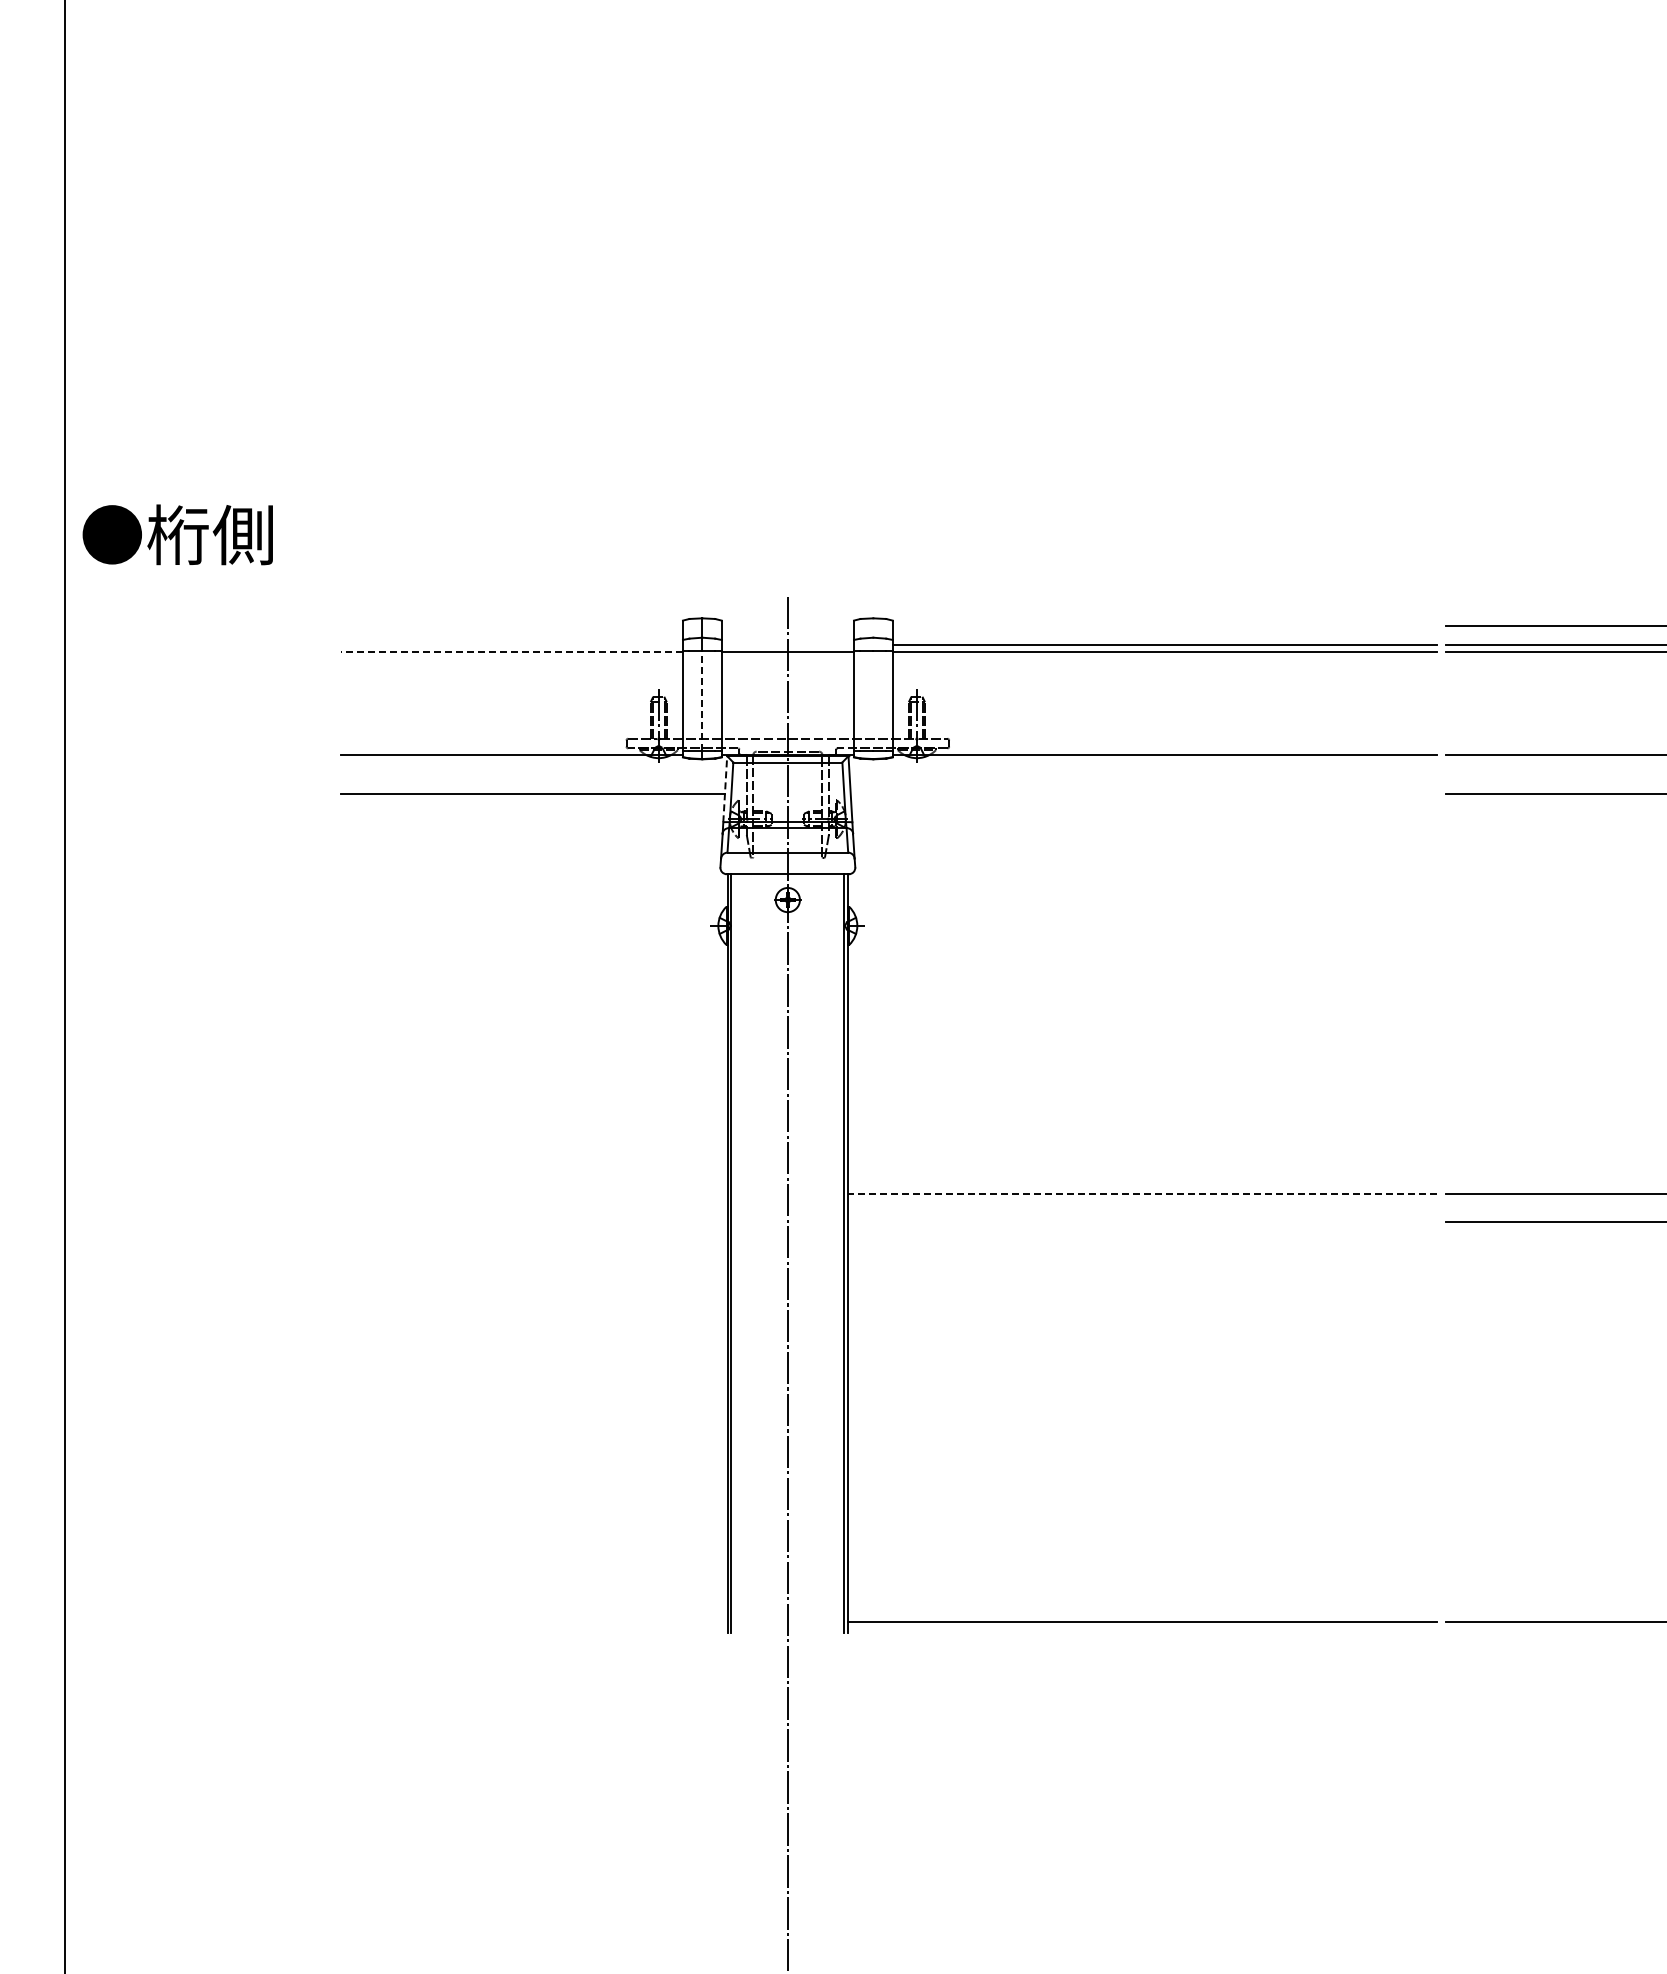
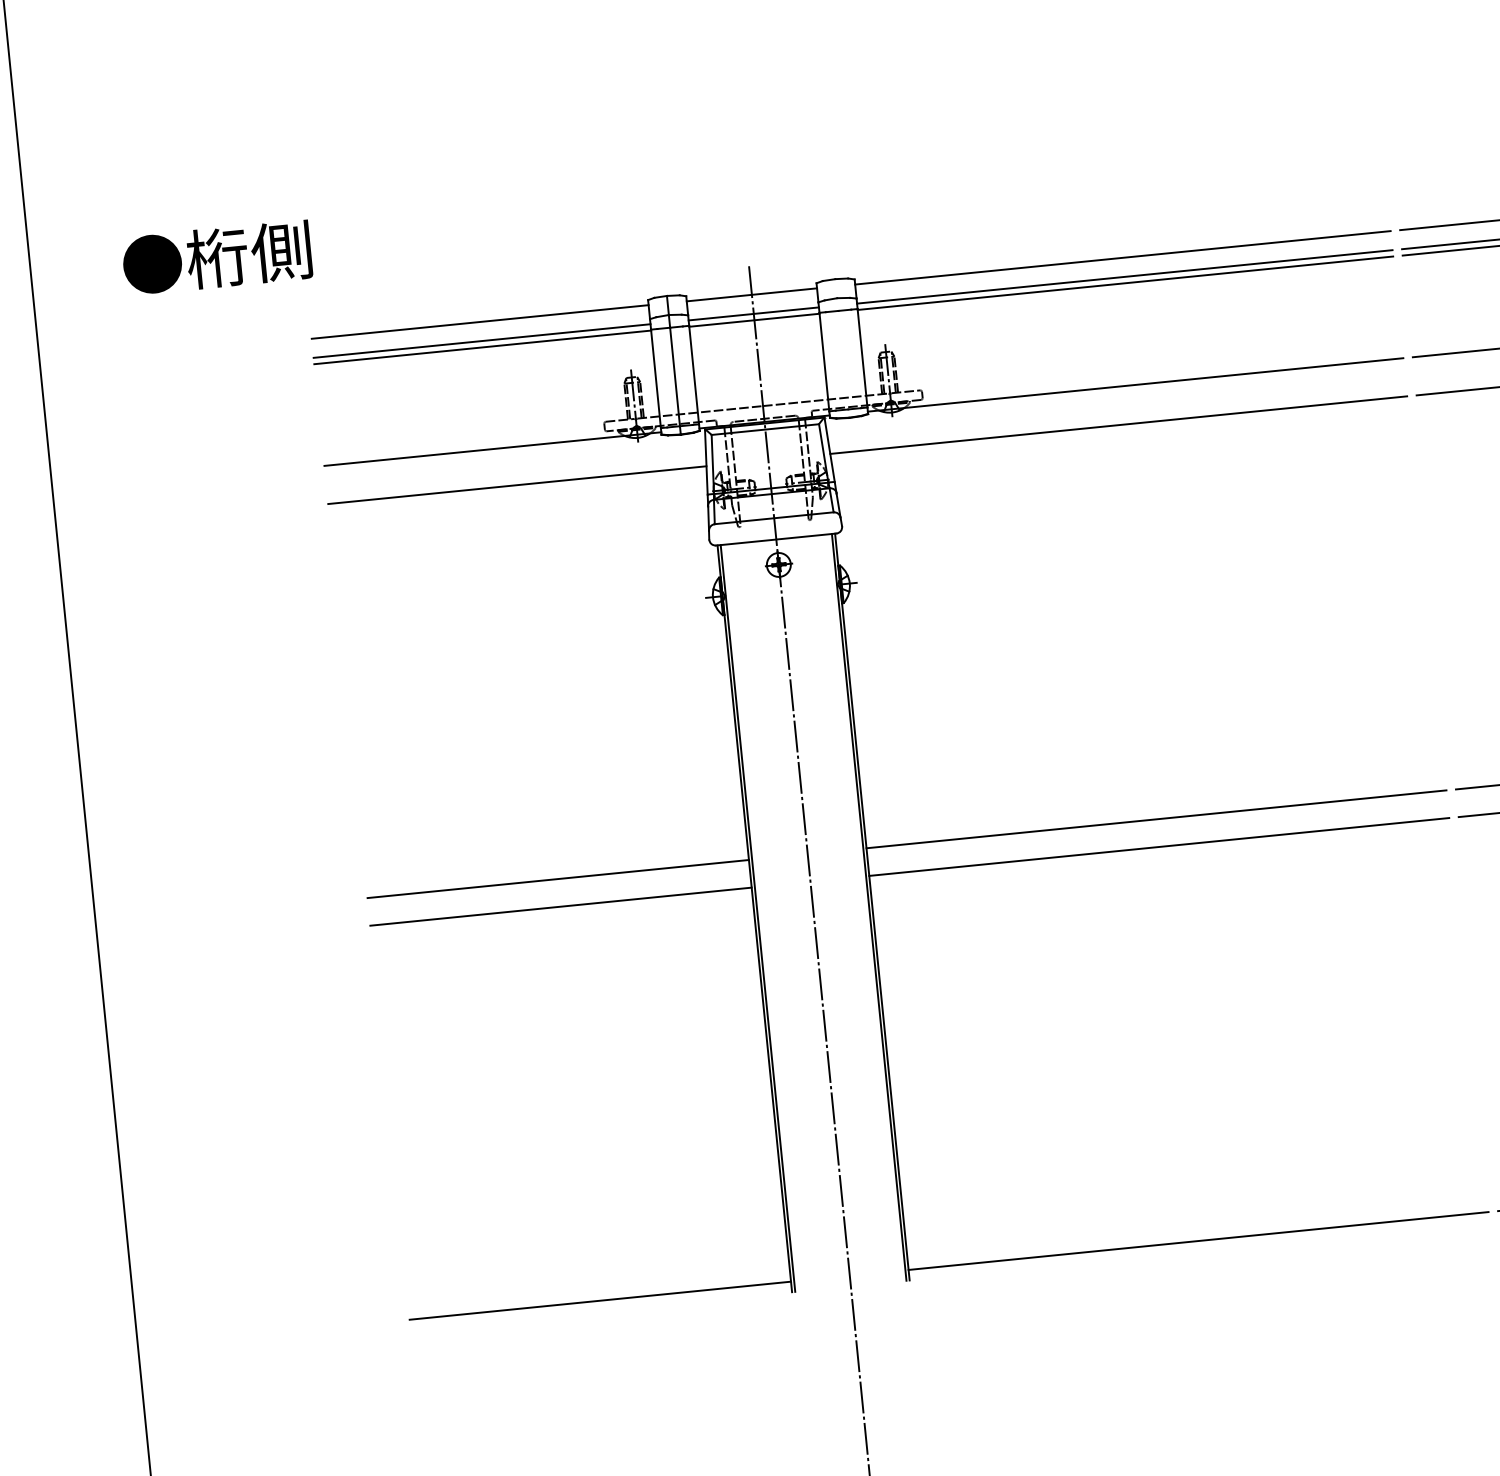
text: (177, 534) -> (216, 257), moved
line: (511, 625) -> (479, 321), added
line: (787, 625) -> (751, 294), added
line: (1164, 625) -> (1122, 257), added
line: (511, 645) -> (481, 341), added
line: (787, 645) -> (753, 314), added
line: (511, 651) -> (482, 347), dashed -> solid
line: (702, 700) -> (675, 376), dashed -> solid
line: (725, 789) -> (706, 462), dashed -> solid
line: (1143, 793) -> (1118, 425), added
line: (534, 1193) -> (558, 878), added
line: (1141, 1193) -> (1155, 819), dashed -> solid
line: (534, 1221) -> (560, 906), added
line: (1141, 1221) -> (1158, 846), added
line: (534, 1621) -> (600, 1300), added

